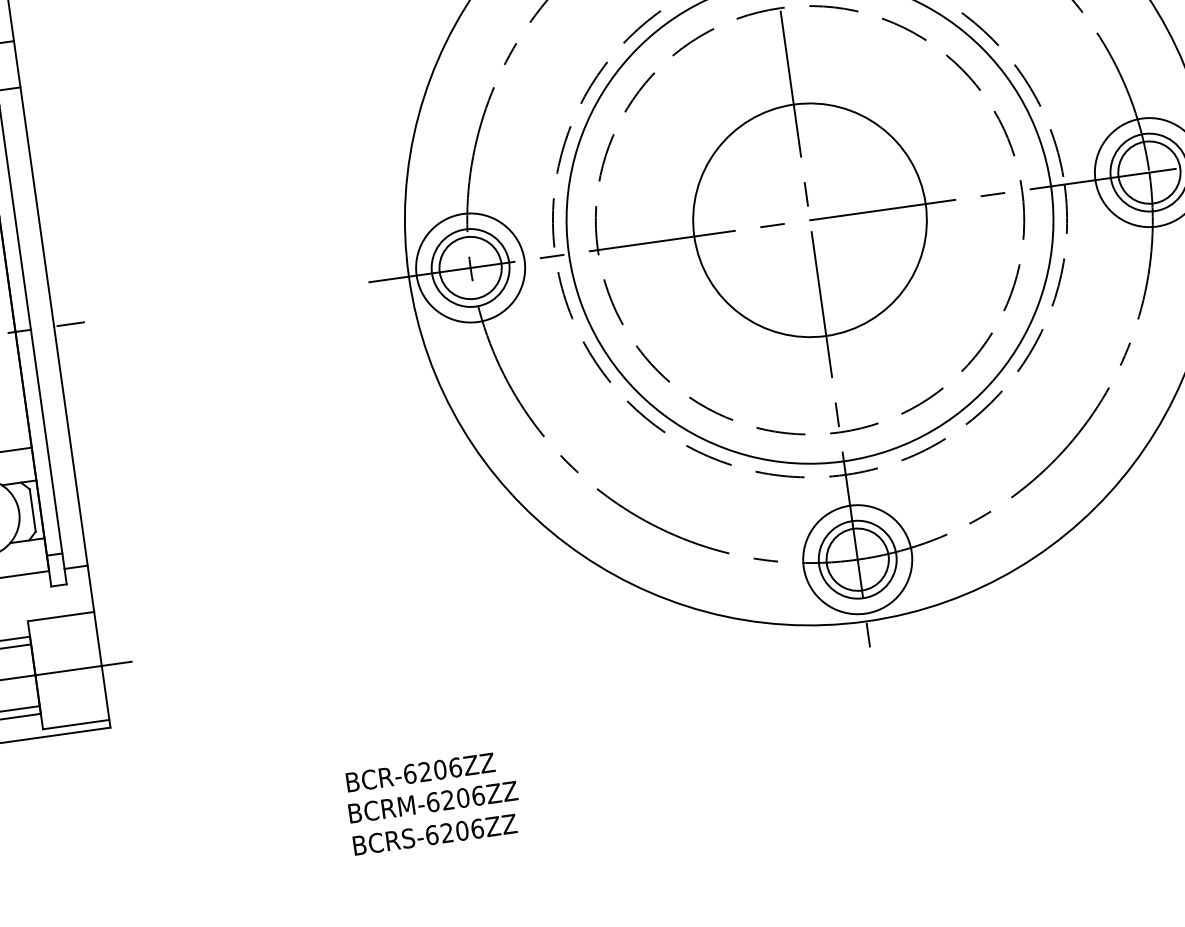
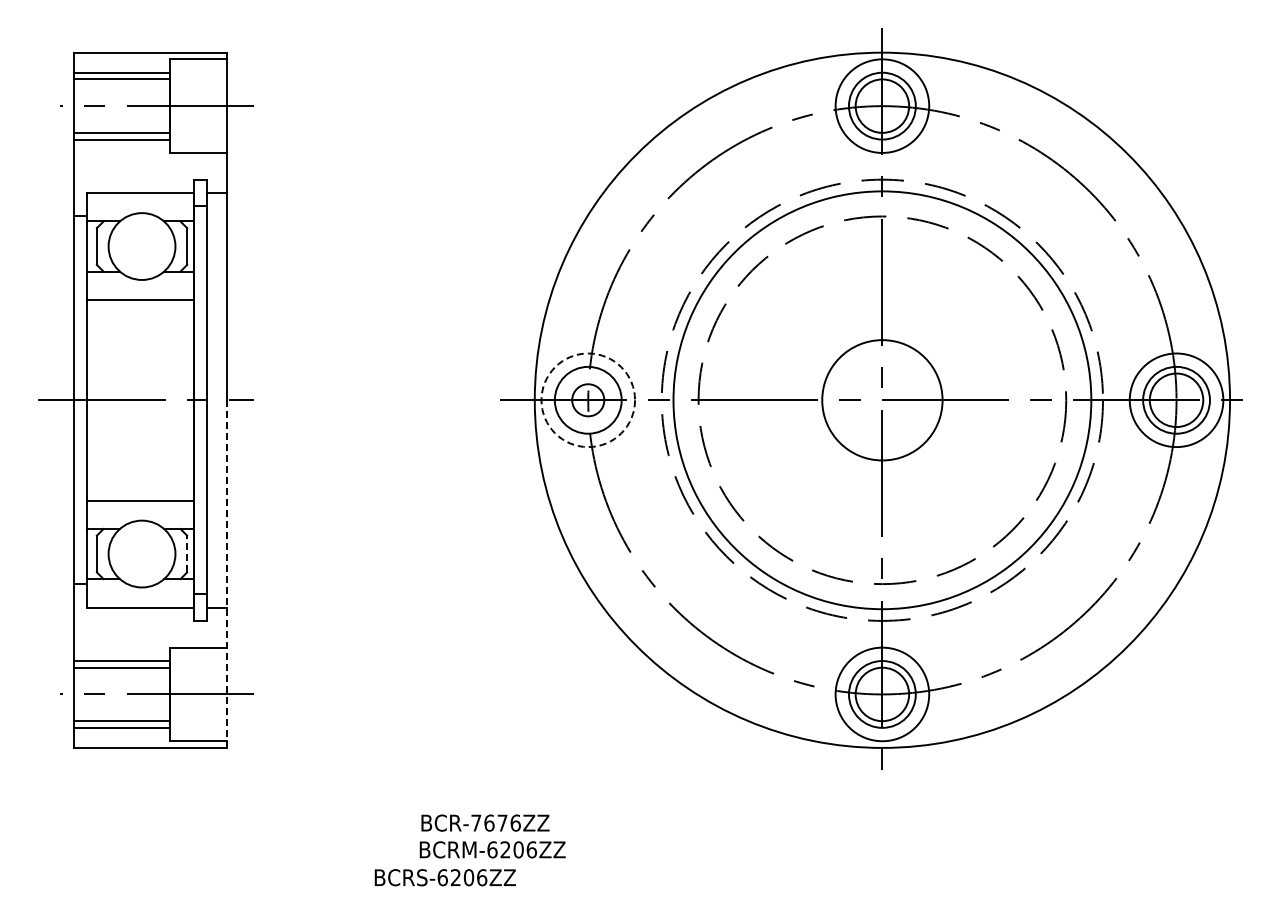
circle: (810, 220) -> (882, 400), size x0.6
circle: (470, 268) -> (588, 400), size x0.6
circle: (470, 268) -> (588, 400), solid -> dashed
line: (33, 509) -> (187, 553), solid -> dashed
line: (82, 527) -> (227, 574), solid -> dashed
text: (425, 771) -> (489, 822), BCR-6206ZZ -> BCR-7676ZZ
text: (434, 834) -> (444, 877), moved

